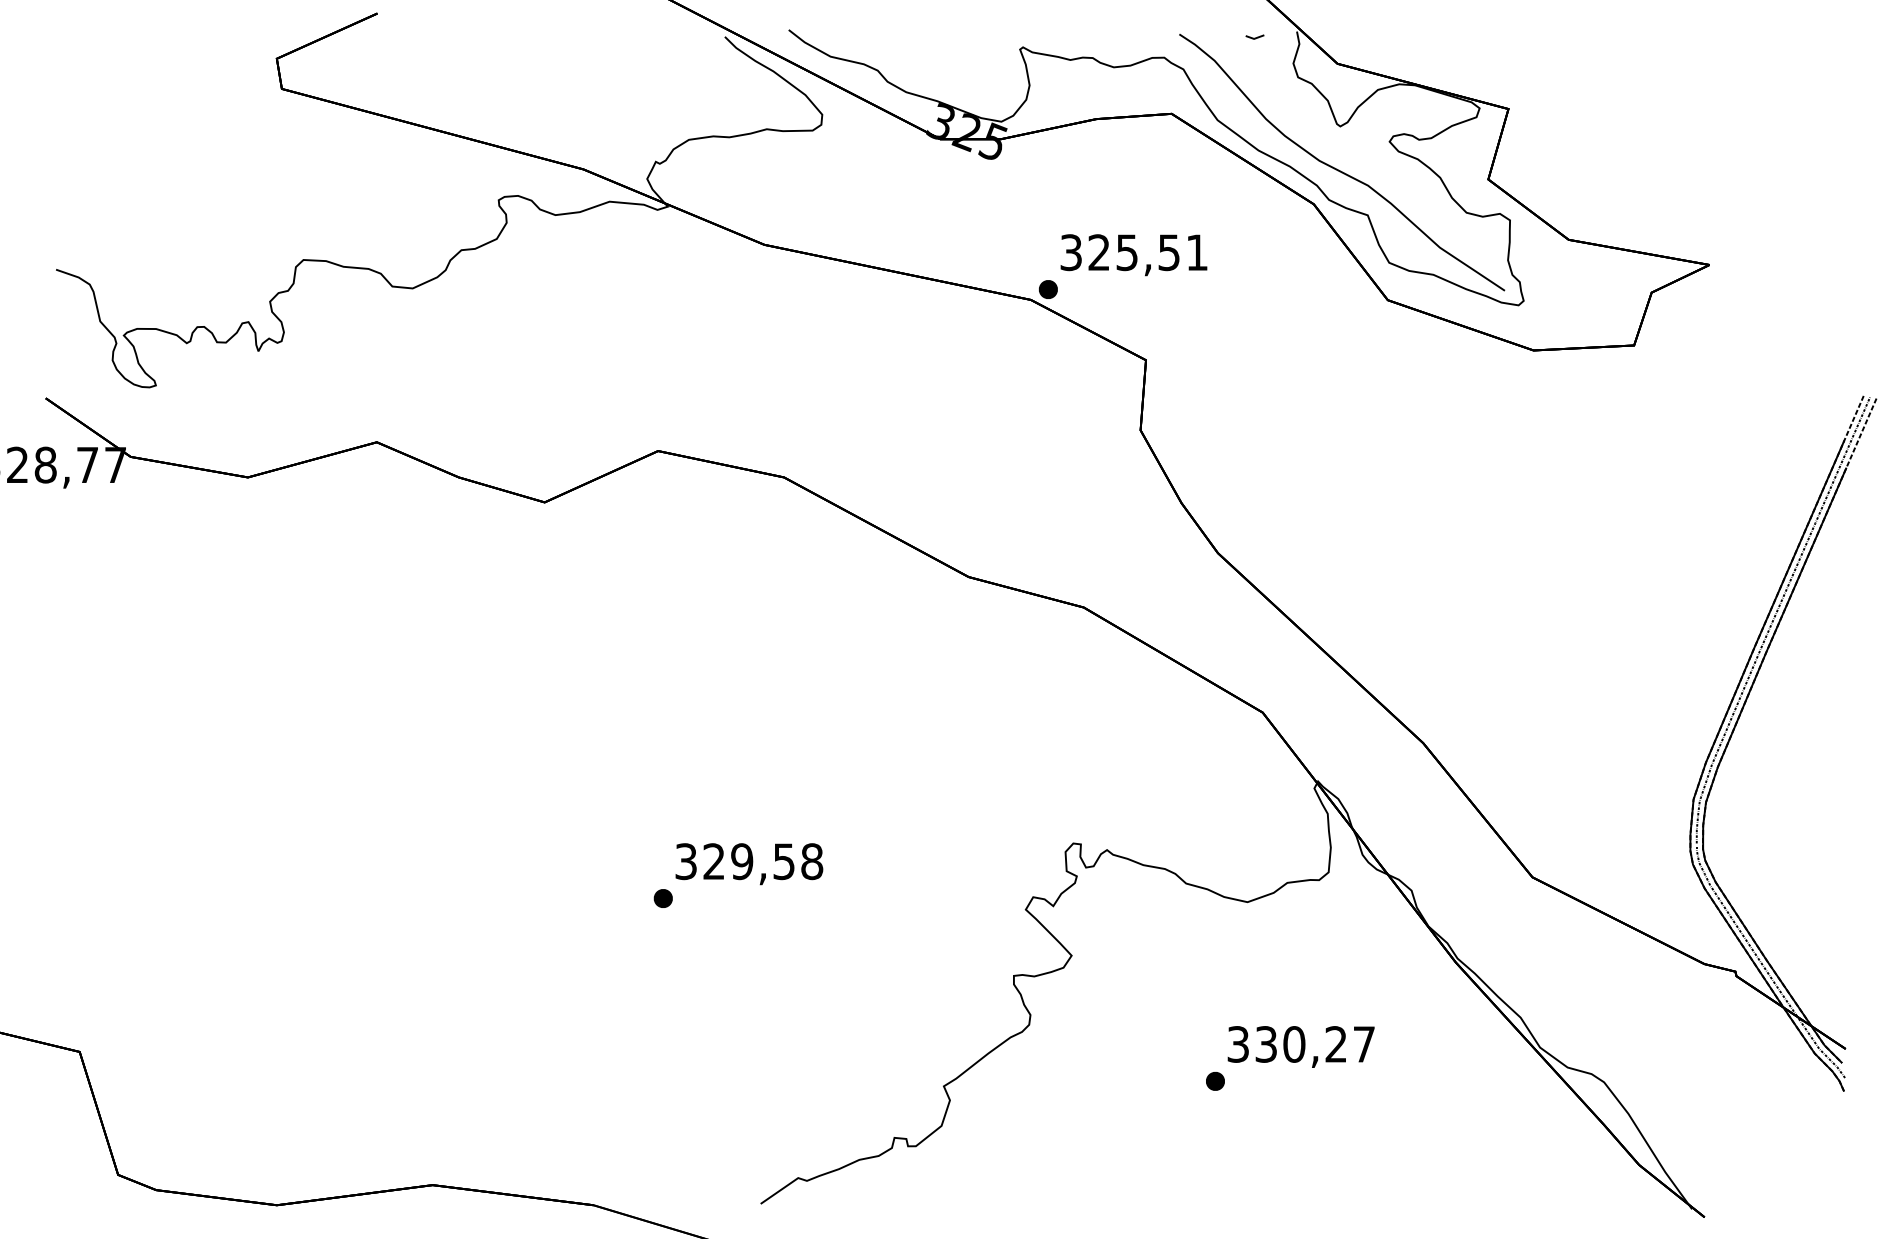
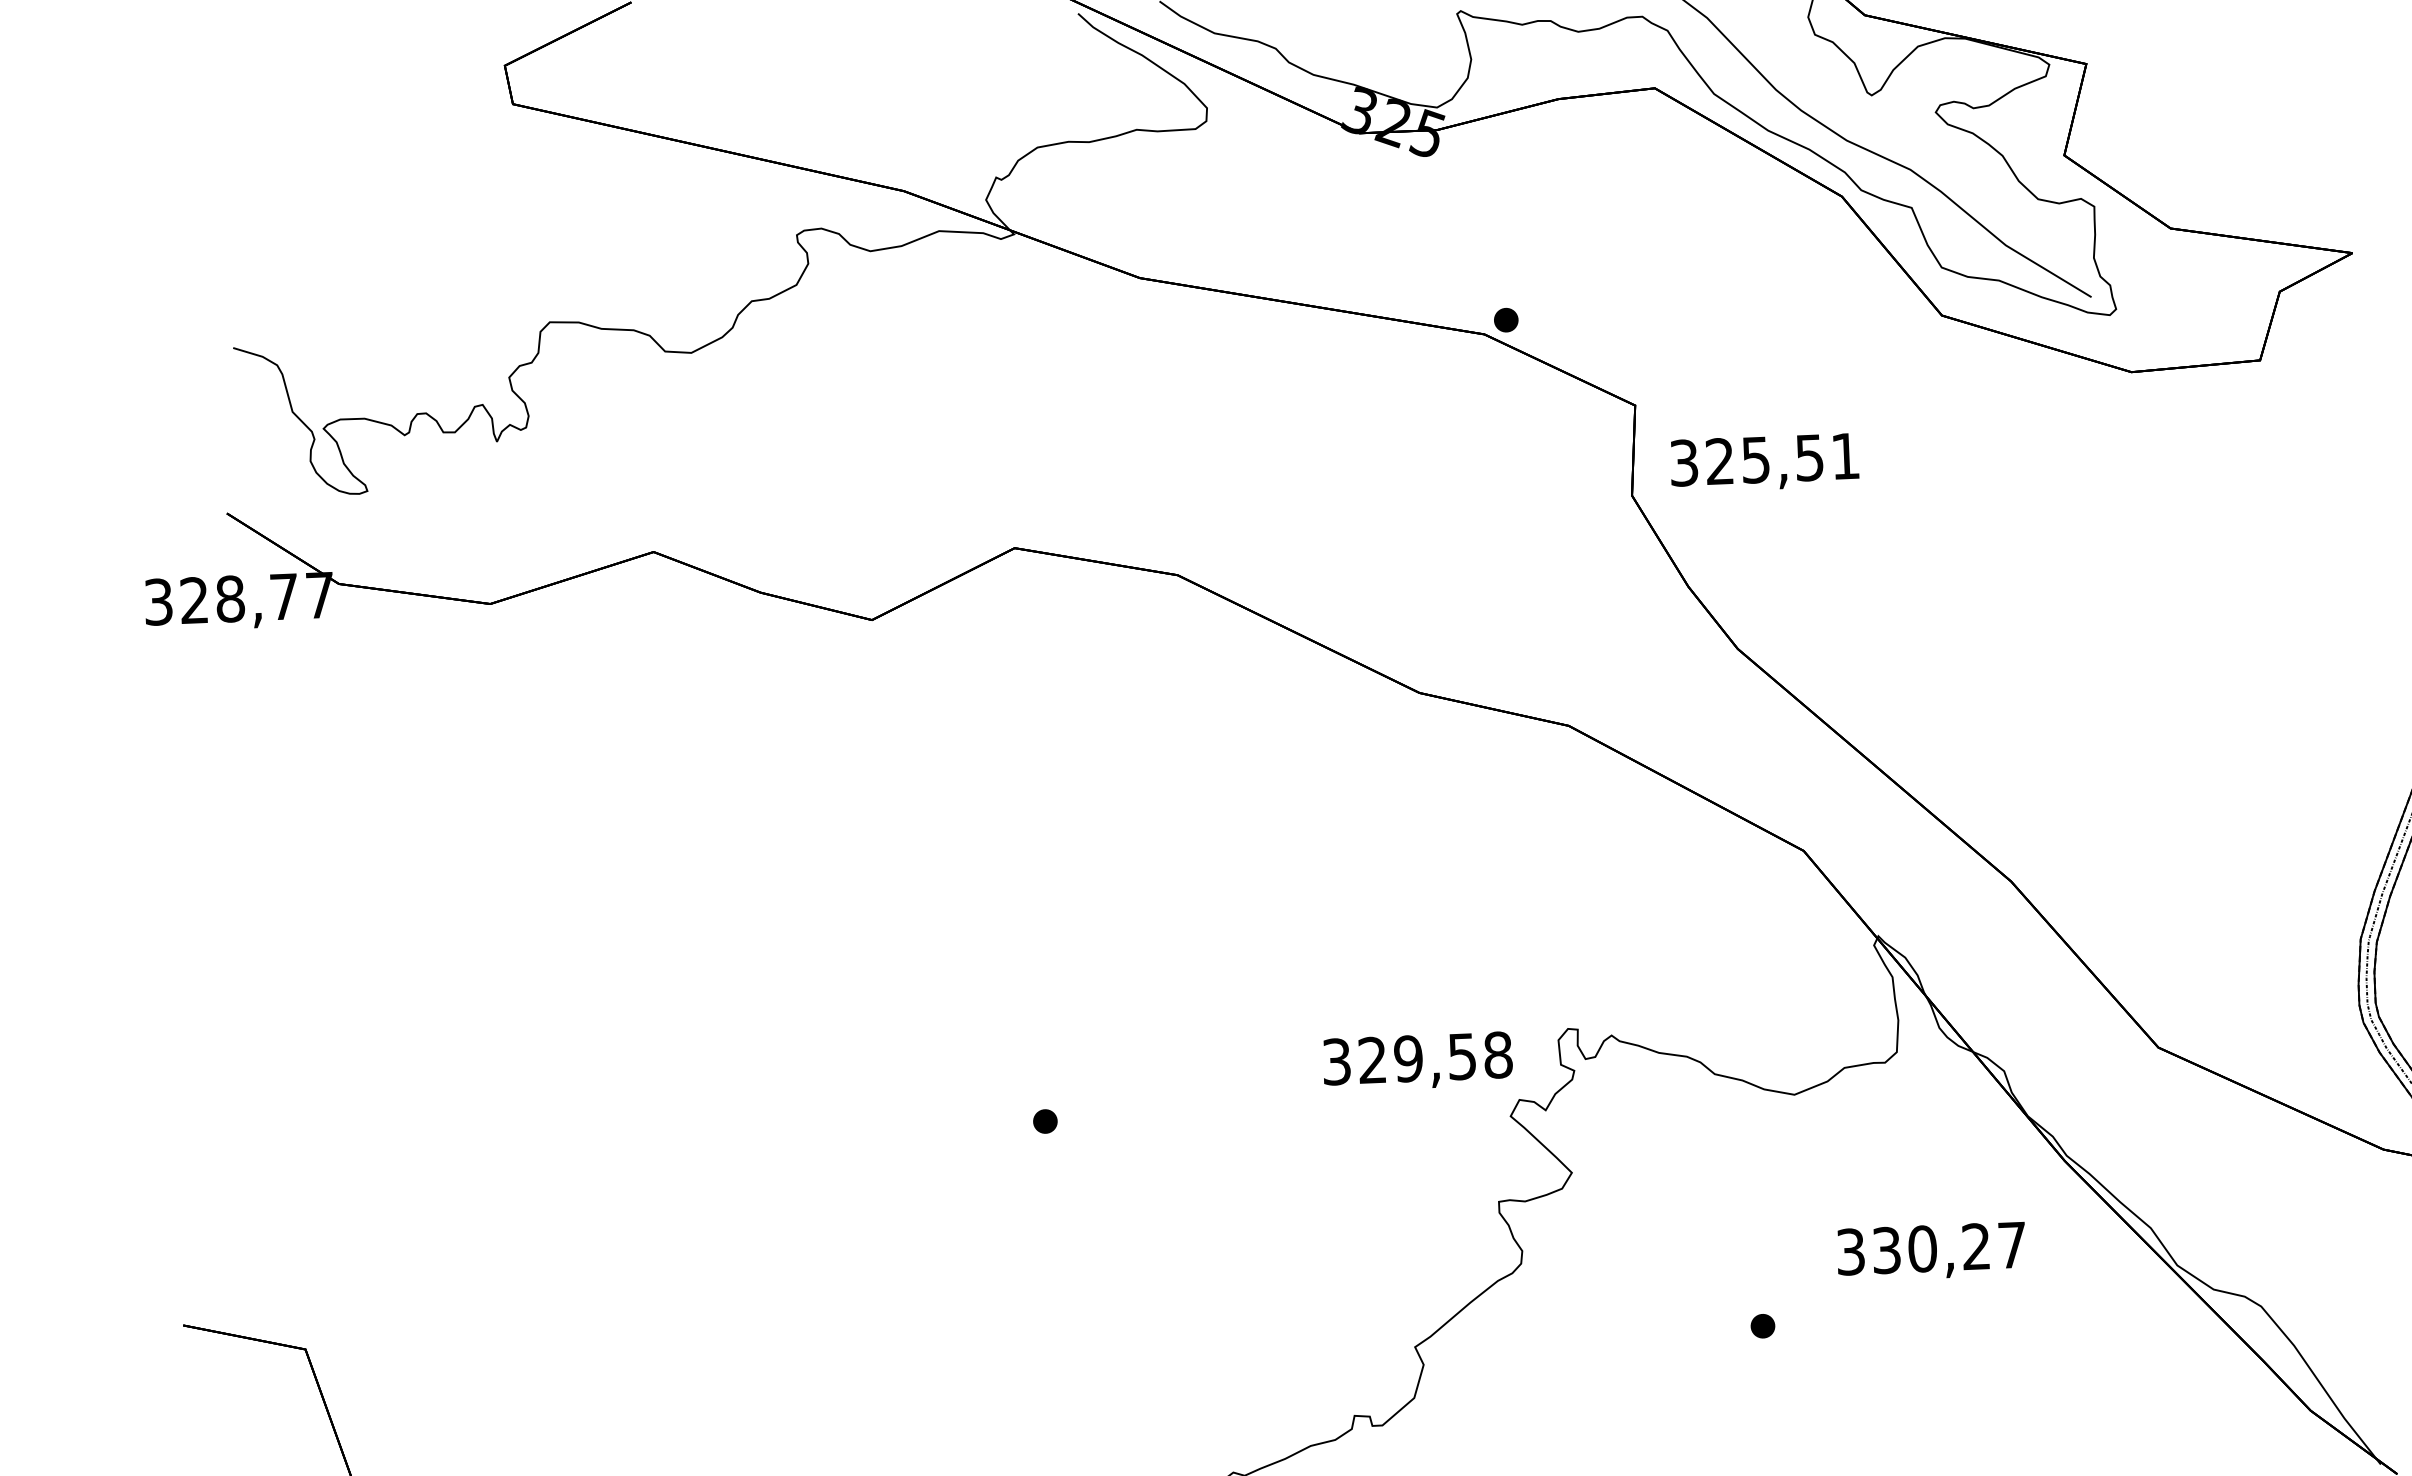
text: (1133, 255) -> (1764, 463), moved
text: (749, 864) -> (1418, 1062), moved
text: (1300, 1046) -> (1930, 1251), moved

